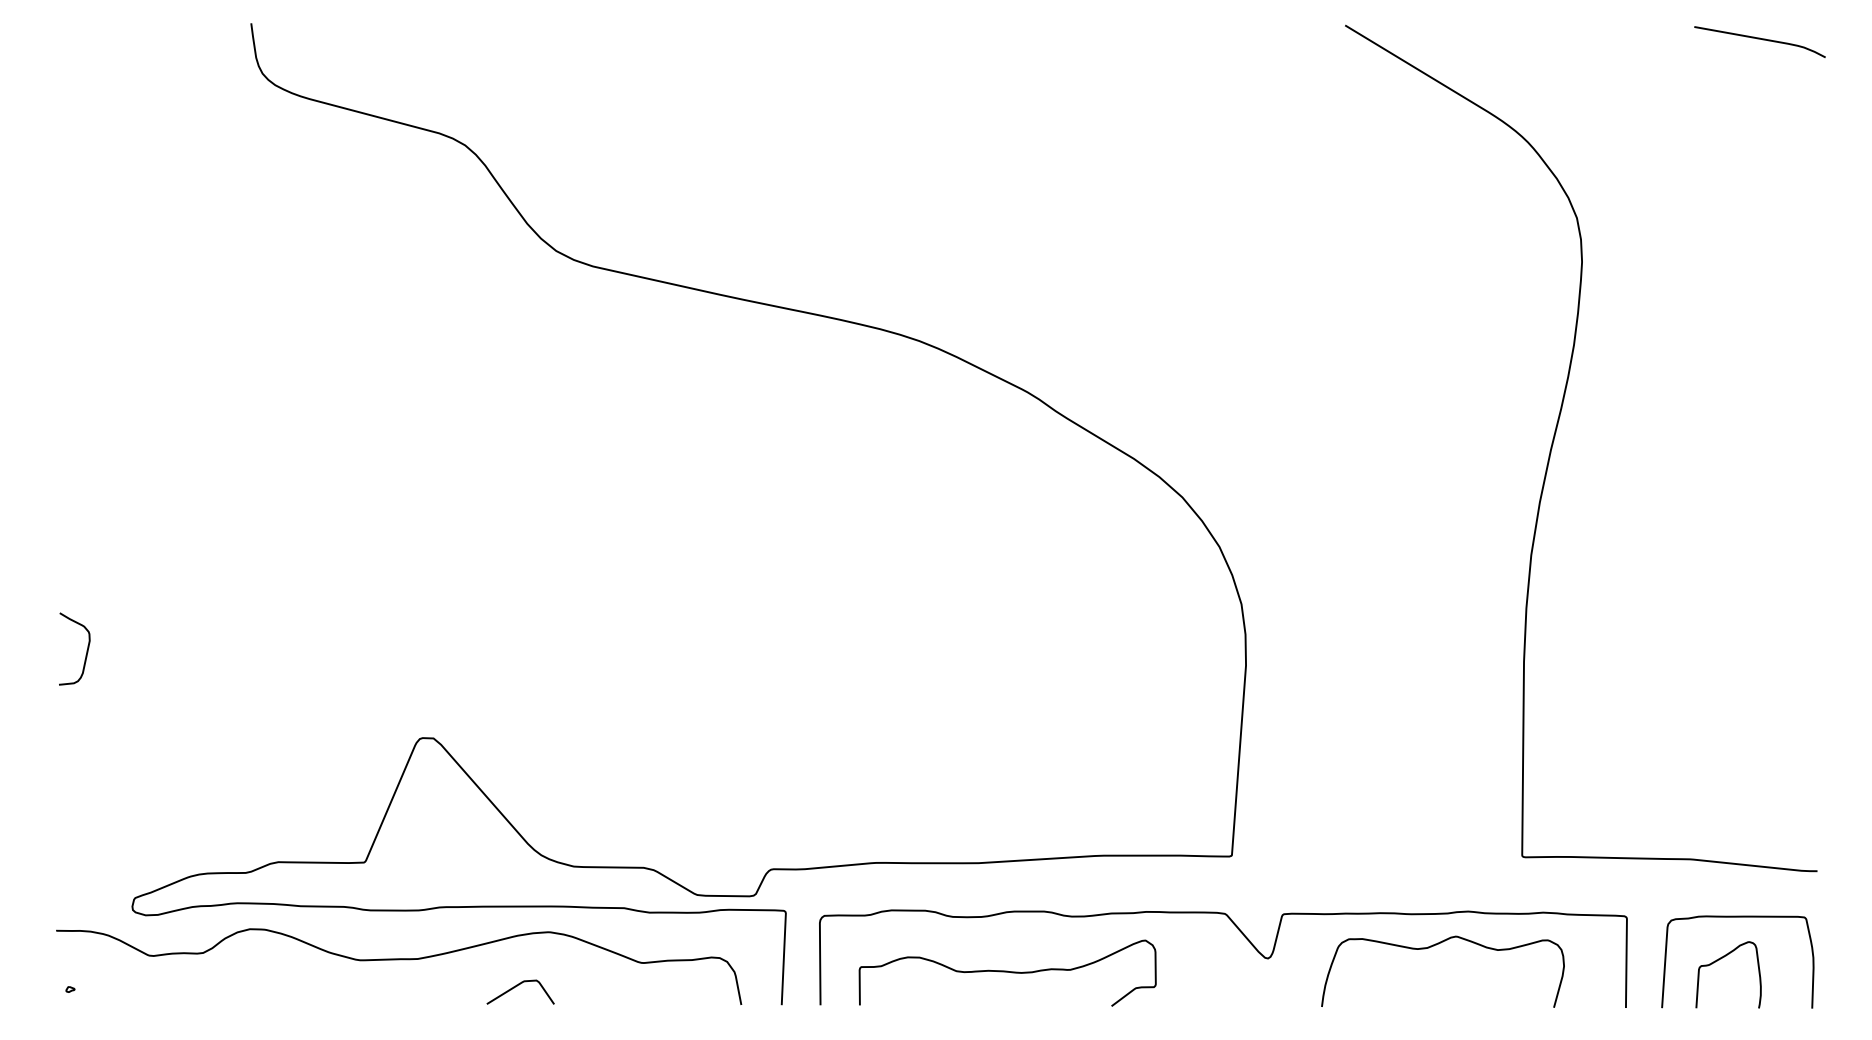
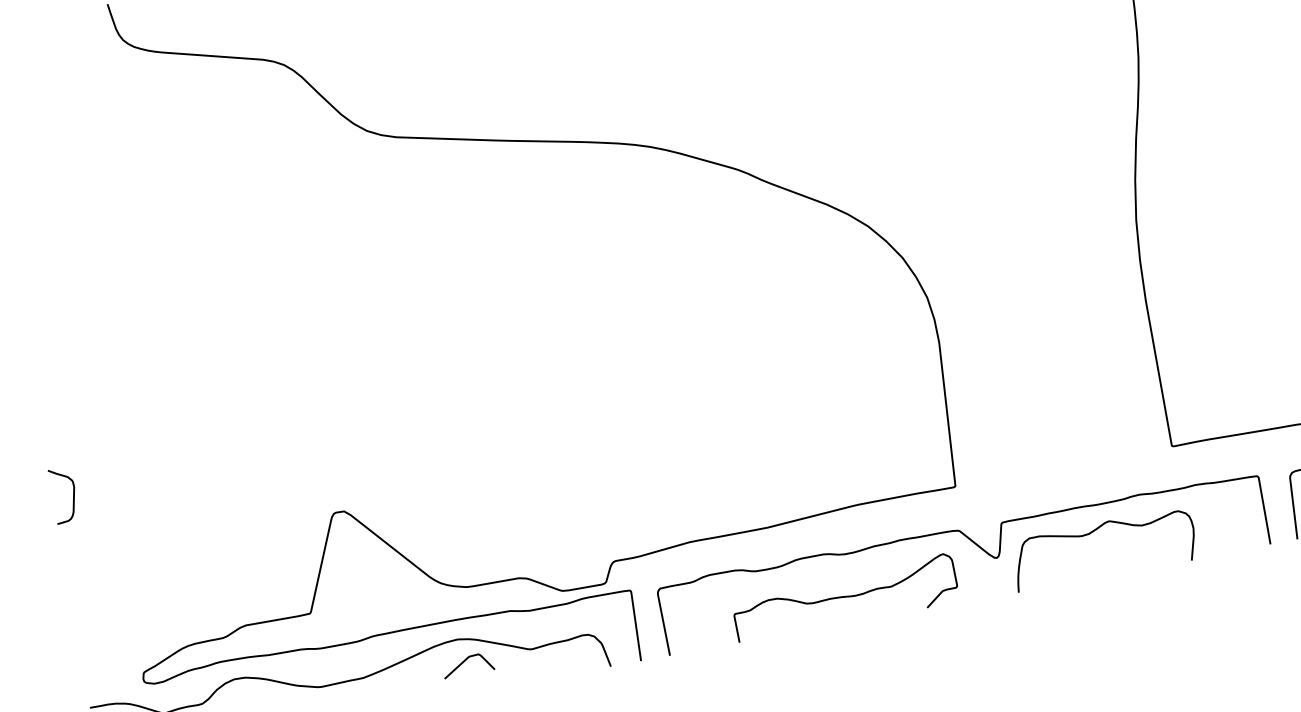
curve: (1434, 946) -> (1094, 531), moved
curve: (1007, 972) -> (844, 597), moved
curve: (517, 986) -> (465, 661), moved

